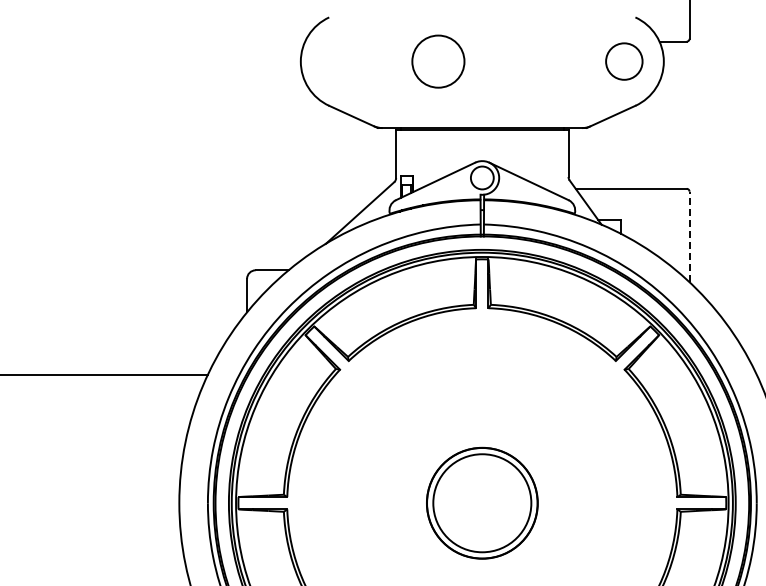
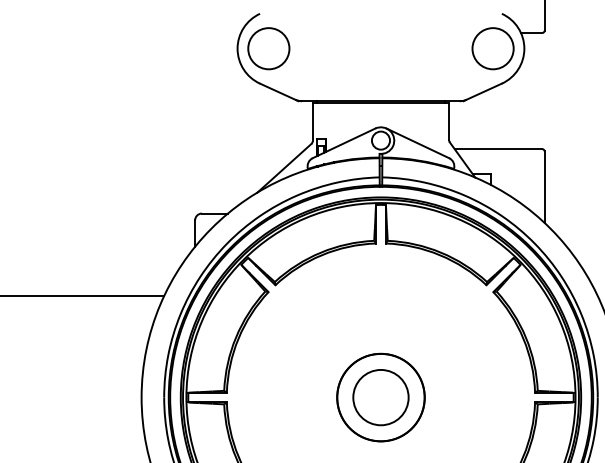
circle: (438, 61) -> (268, 48), moved
circle: (624, 61) -> (493, 48), size x1.43
line: (689, 236) -> (544, 186), dashed -> solid
circle: (482, 503) -> (381, 397), size x0.71

